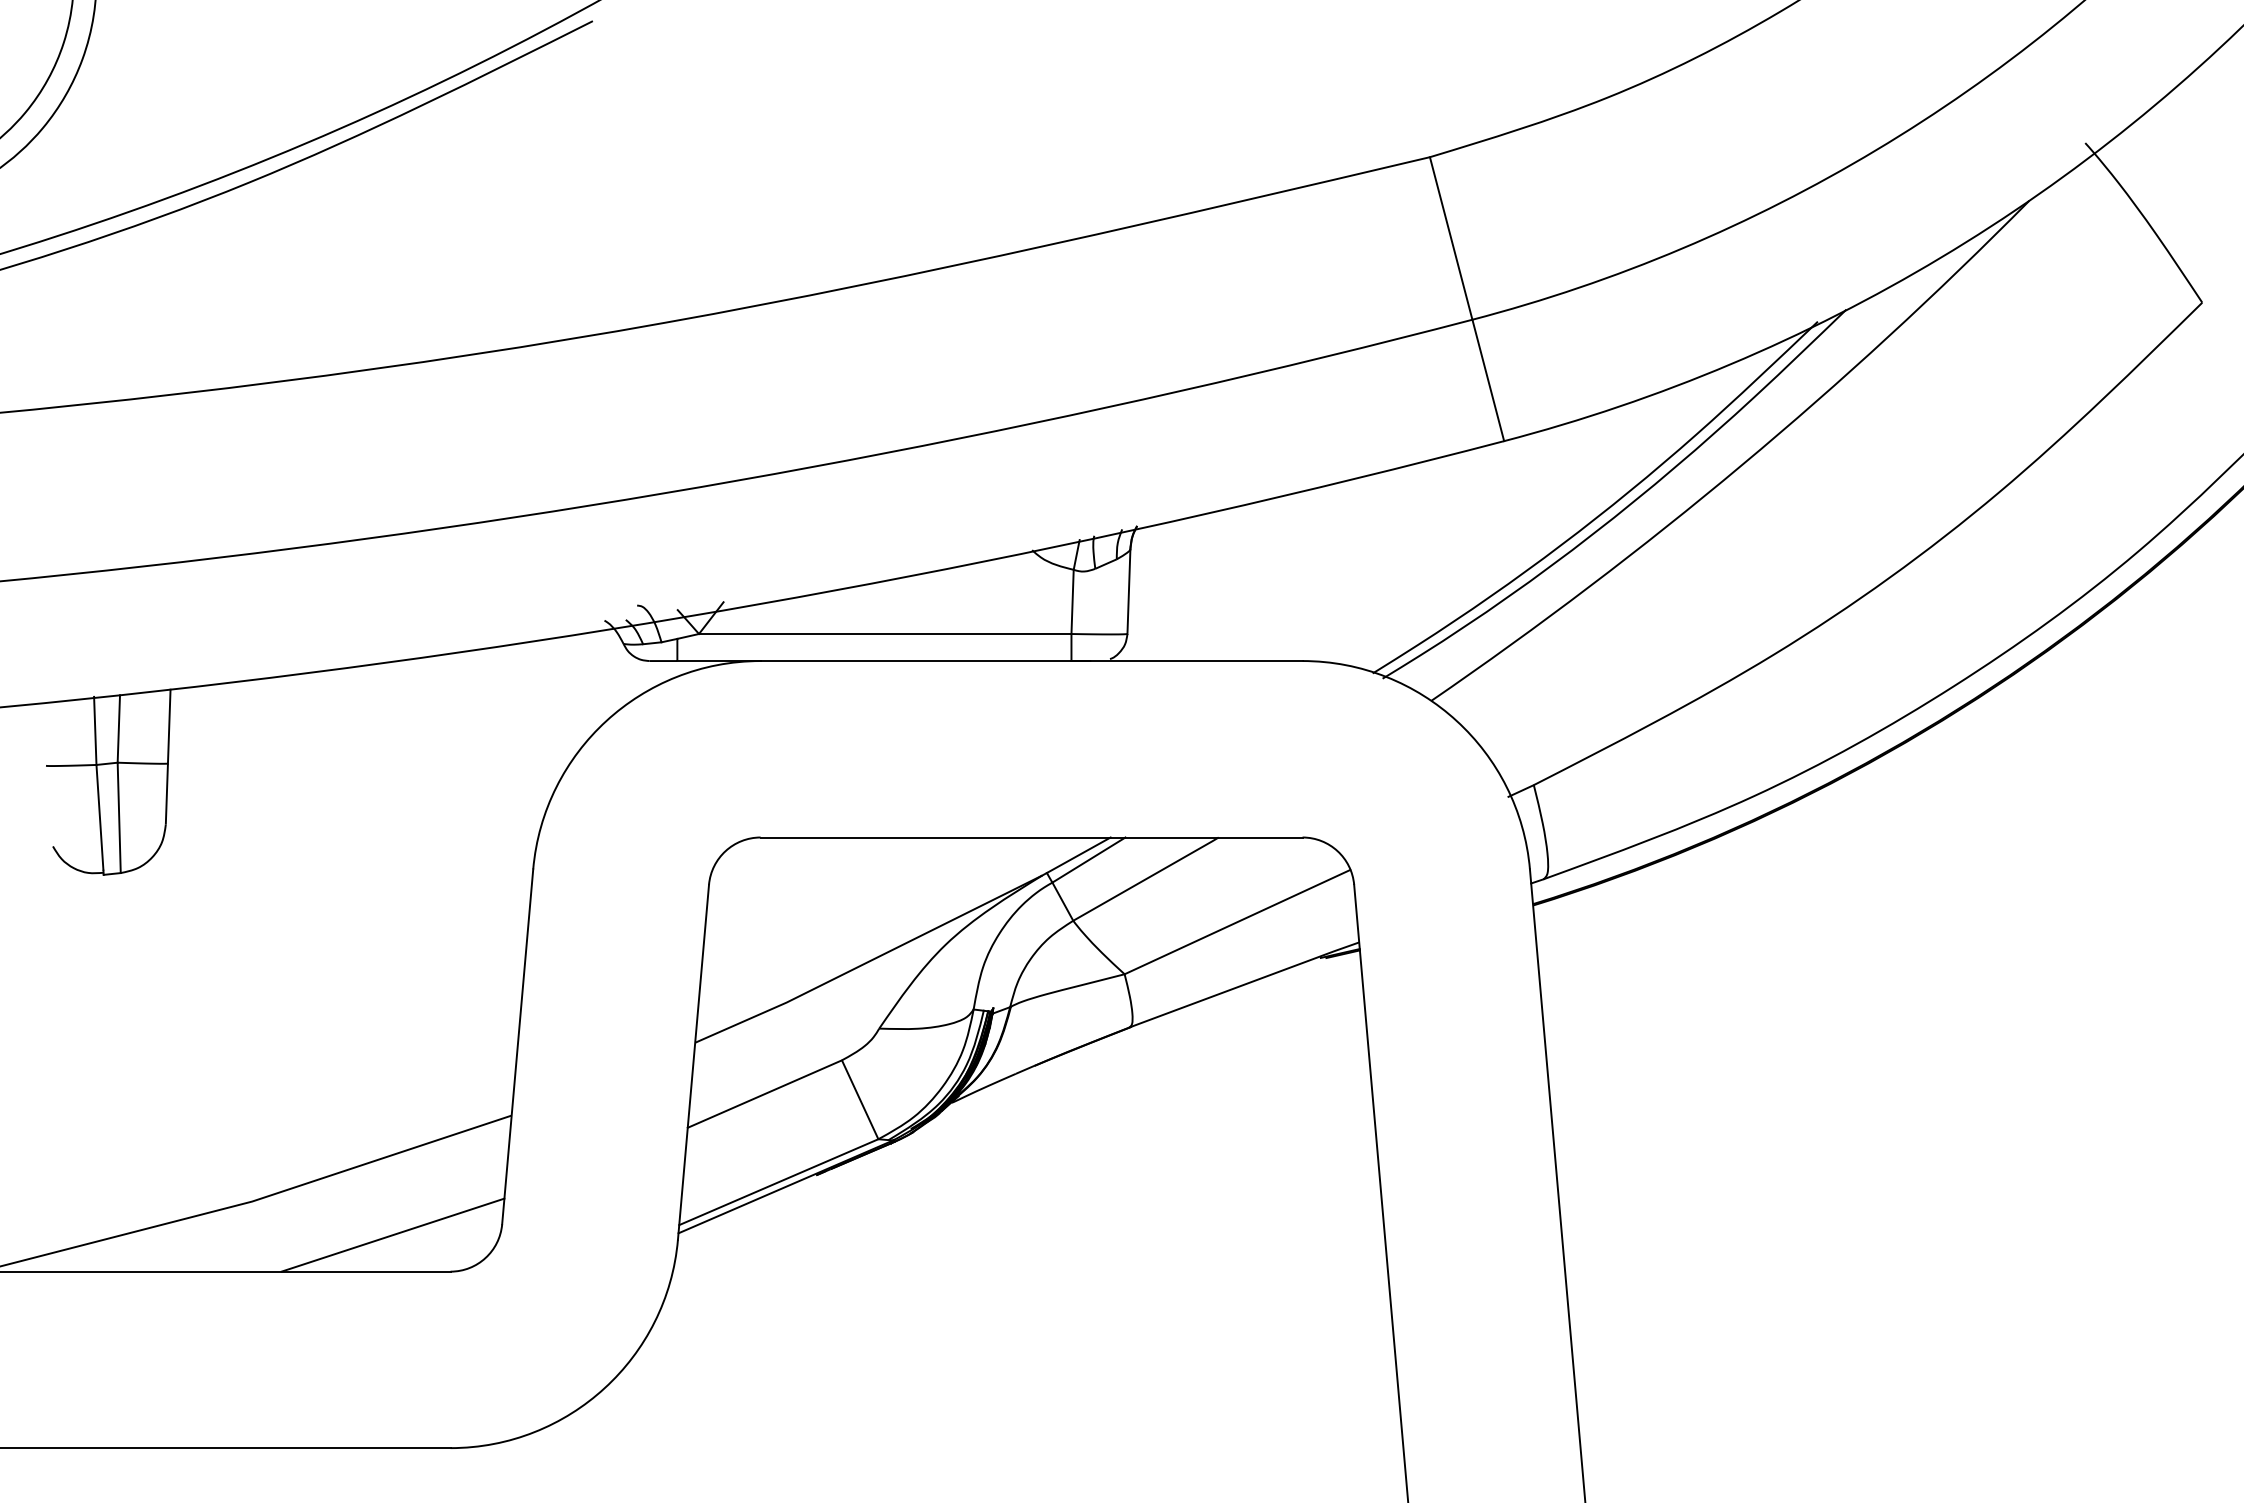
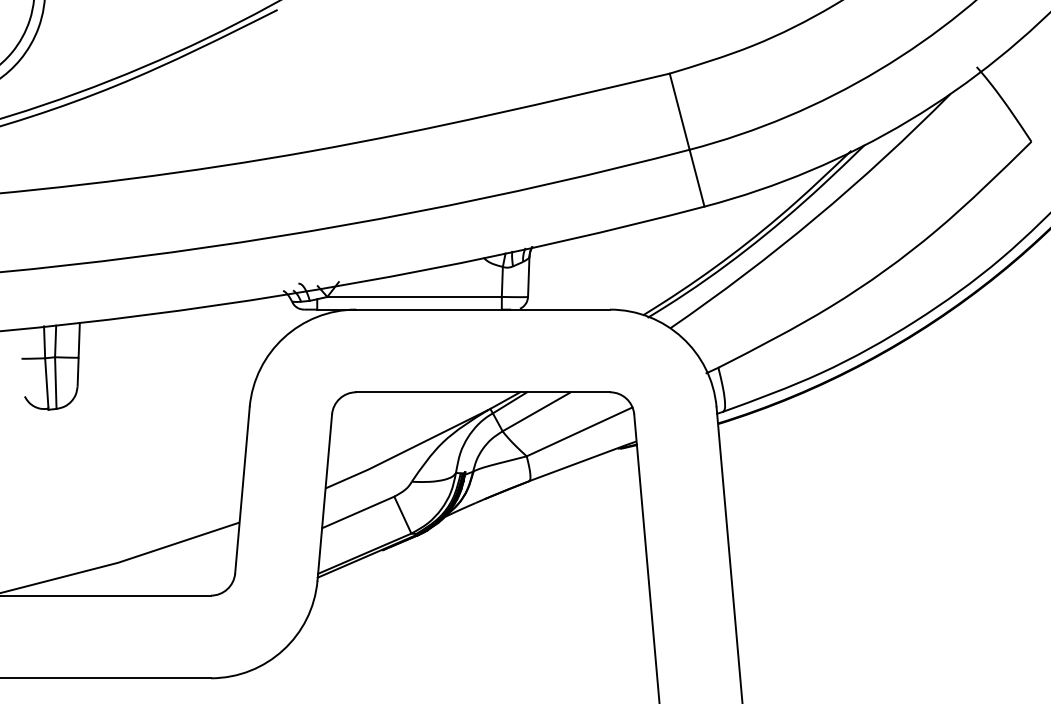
line: (391, 1235) -> (183, 578), removed

